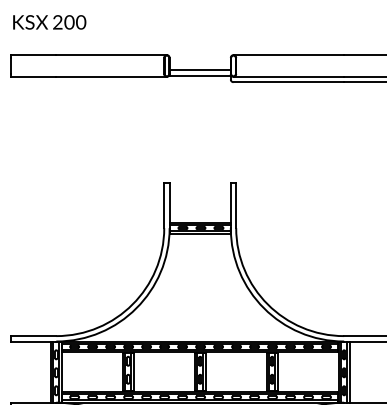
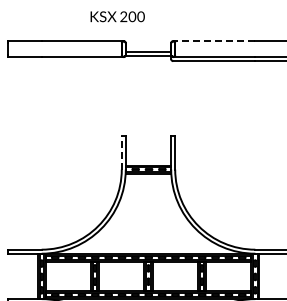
text: (49, 22) -> (117, 16), moved
line: (287, 55) -> (213, 41), solid -> dashed
line: (163, 205) -> (121, 152), solid -> dashed

